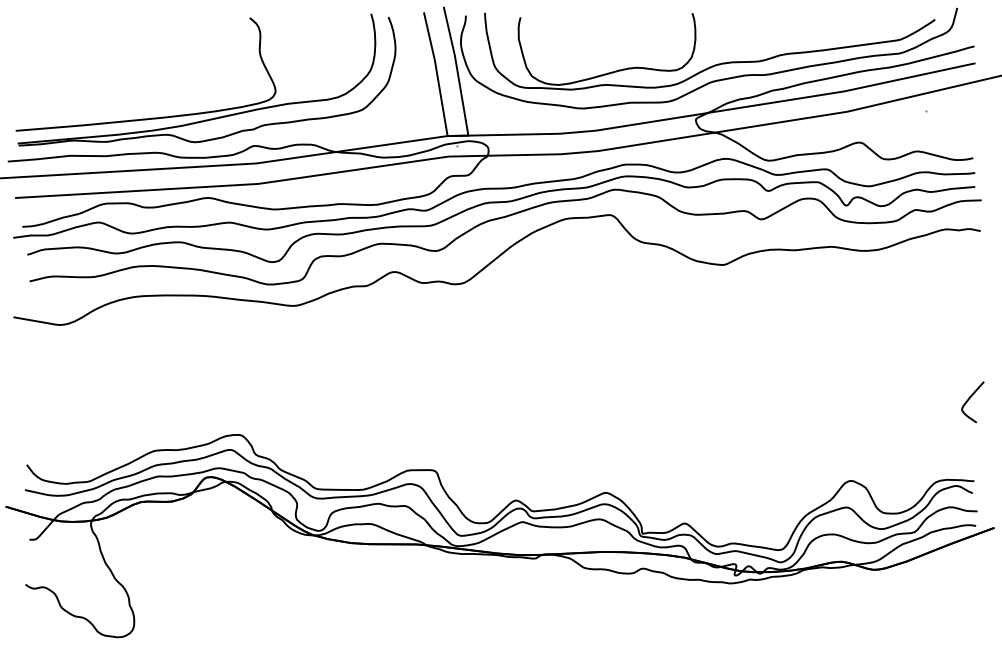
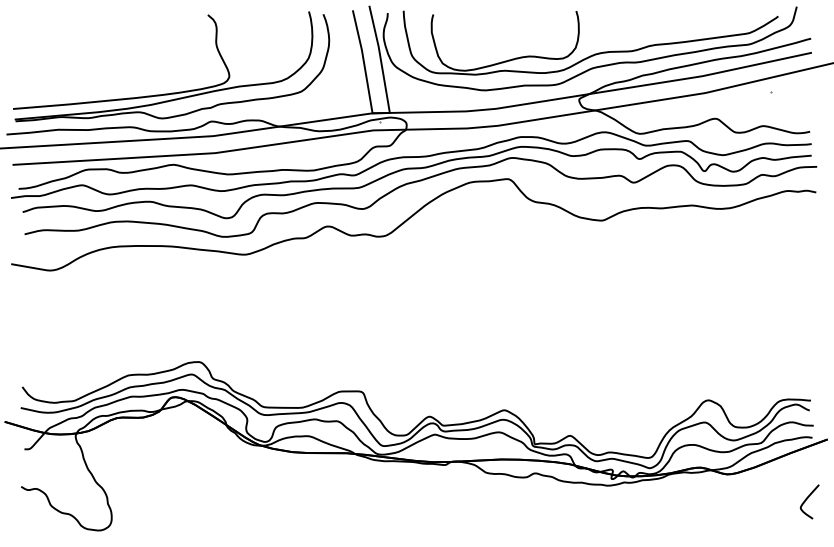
curve: (970, 399) -> (807, 499), moved

